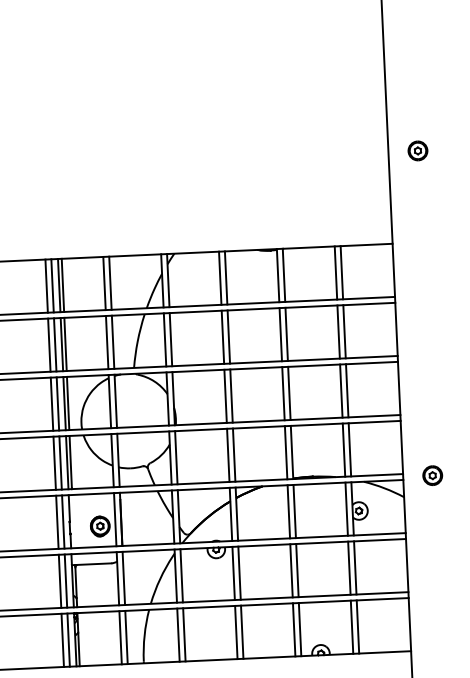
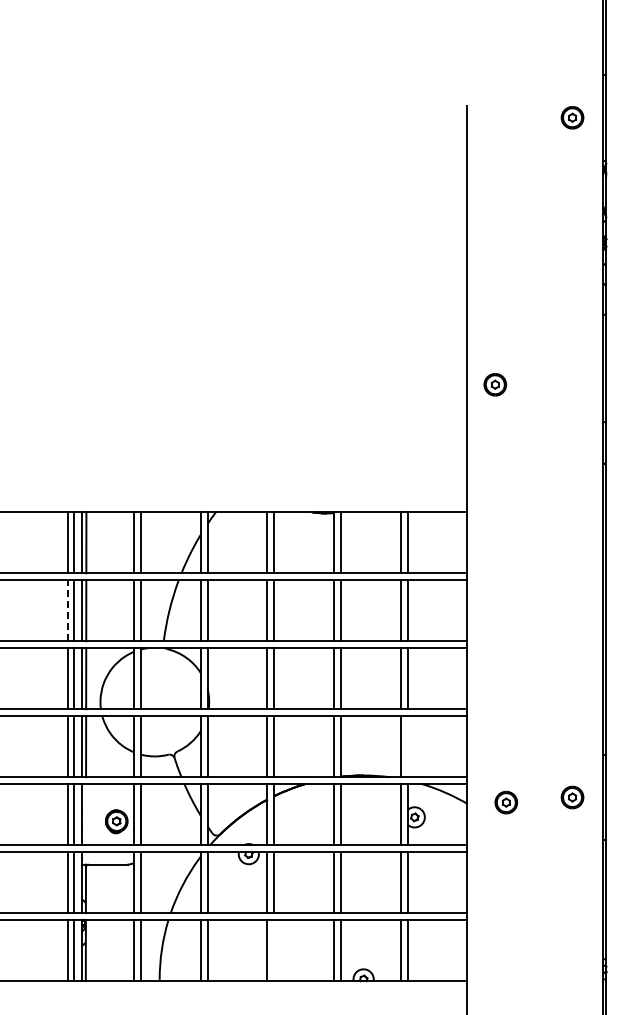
part: (418, 150) -> (495, 384), moved
line: (49, 345) -> (67, 610), solid -> dashed
line: (349, 449) -> (407, 746), removed
part: (432, 475) -> (506, 802), moved
line: (242, 632) -> (274, 950), removed

